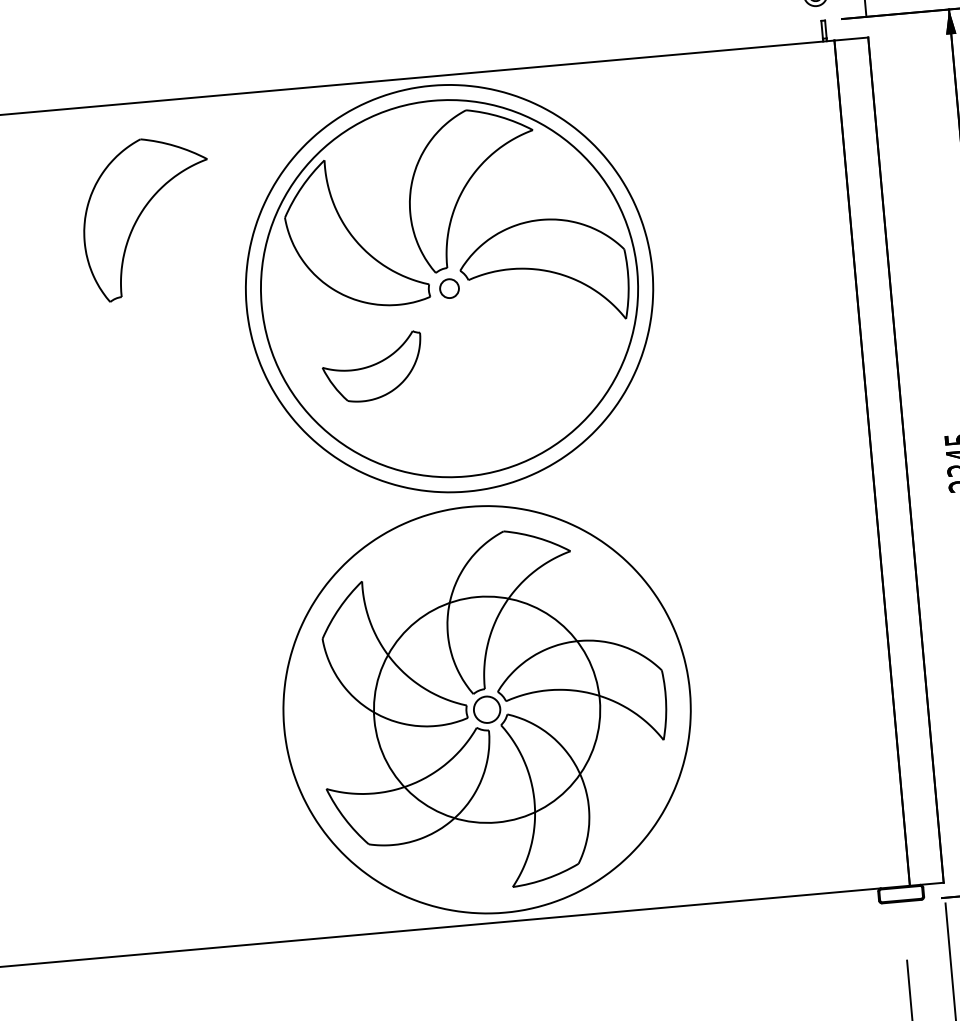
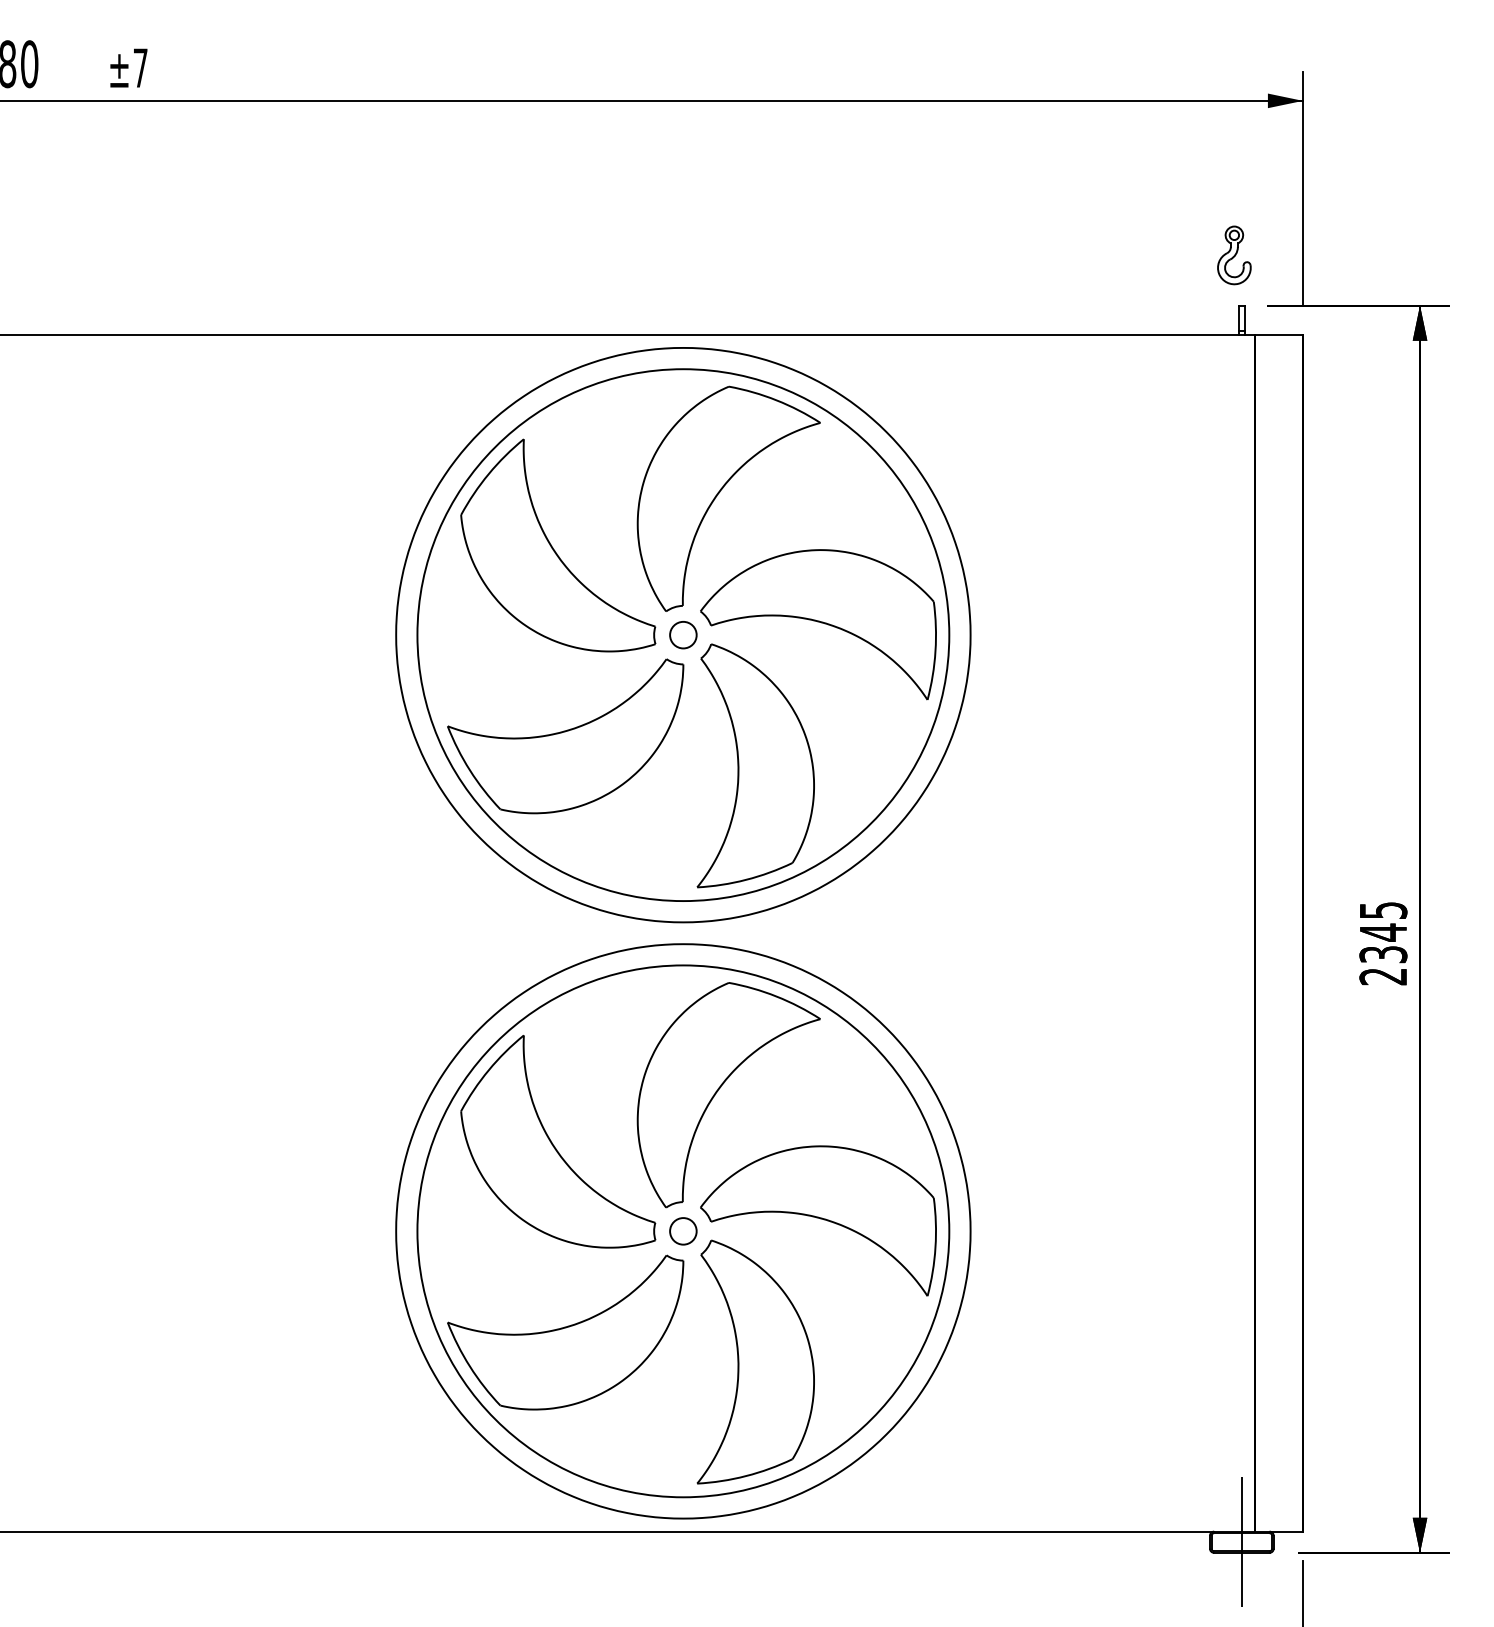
part: (141, 214) -> (259, 492), removed
part: (372, 367) -> (565, 736), size x1.67
part: (508, 376) -> (755, 765), added
circle: (487, 709) -> (683, 1231), size x0.71
circle: (487, 709) -> (683, 1231), size x1.67
line: (900, 894) -> (1241, 1542), added

